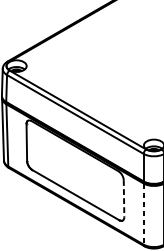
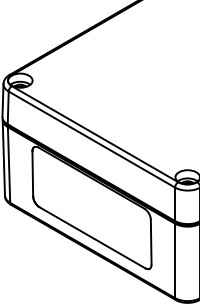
line: (124, 198) -> (151, 242), dashed -> solid
line: (143, 214) -> (175, 261), dashed -> solid

